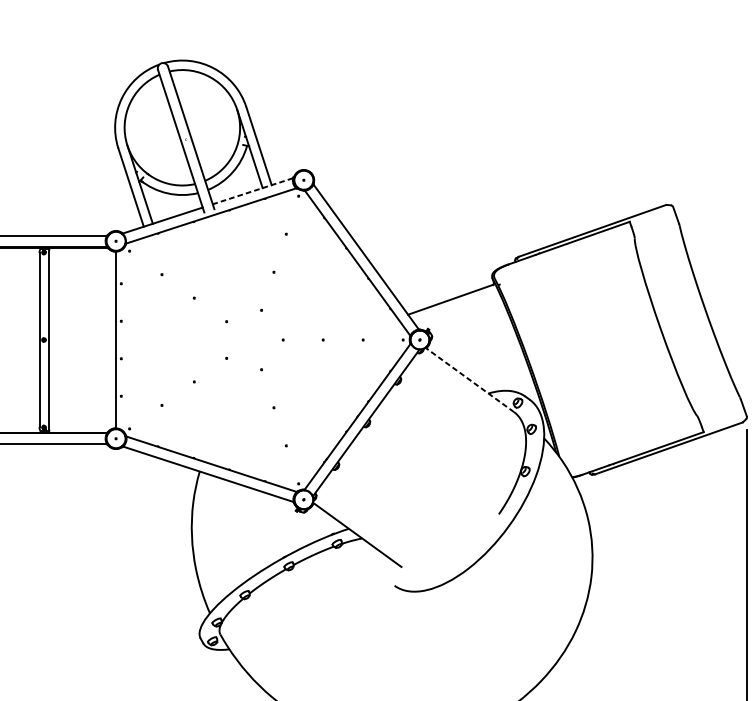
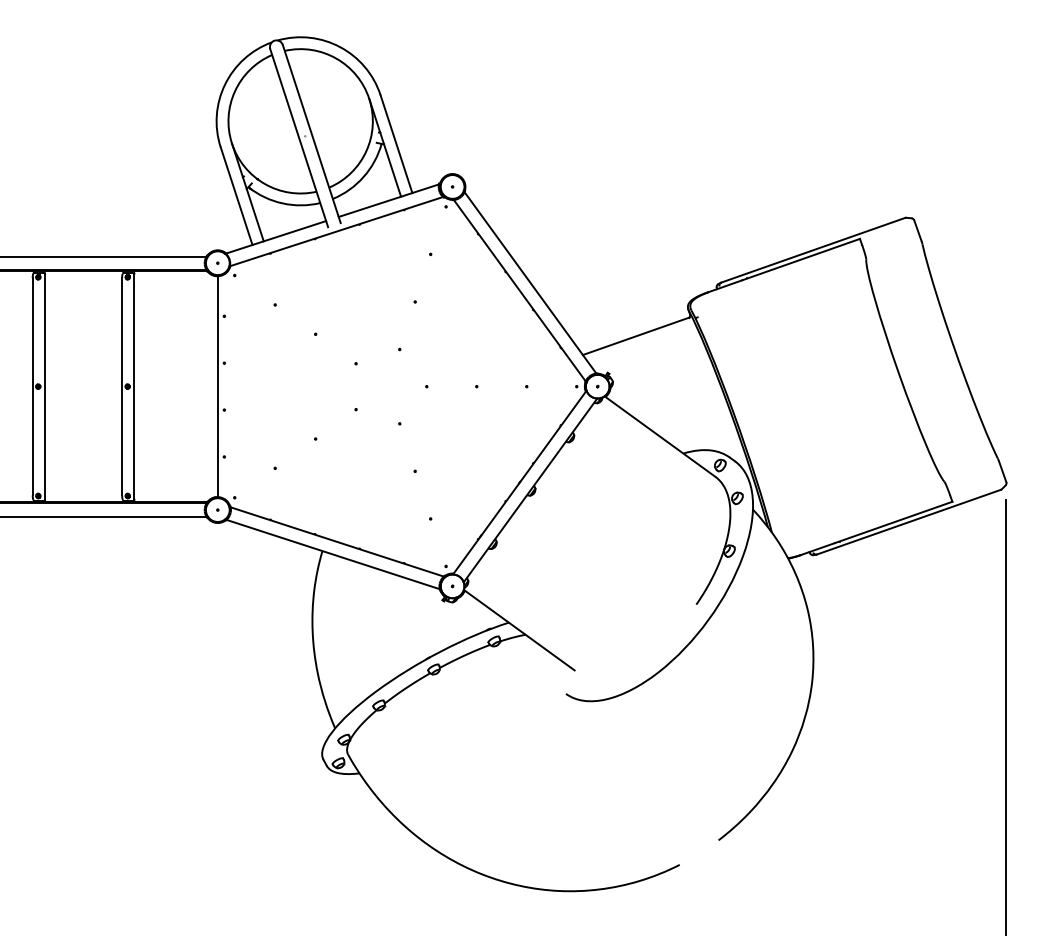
line: (252, 191) -> (388, 200), dashed -> solid
line: (469, 379) -> (659, 436), dashed -> solid

